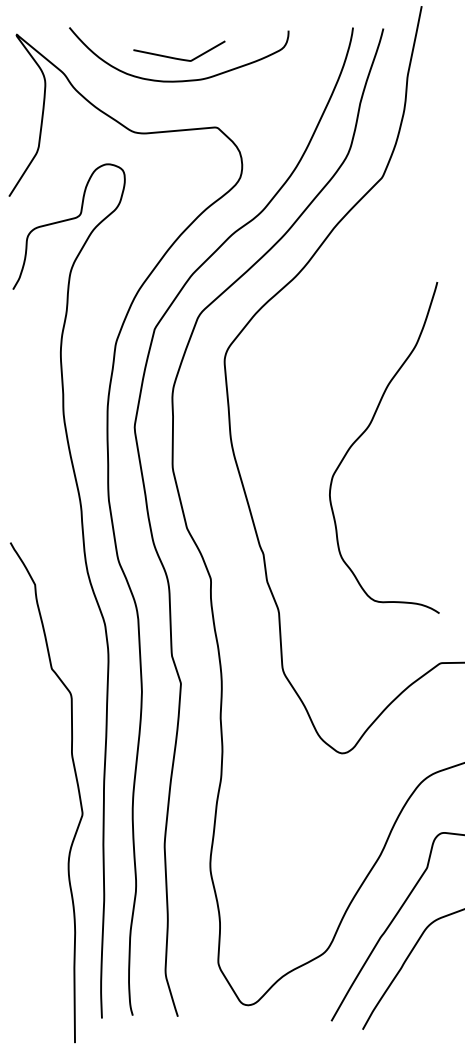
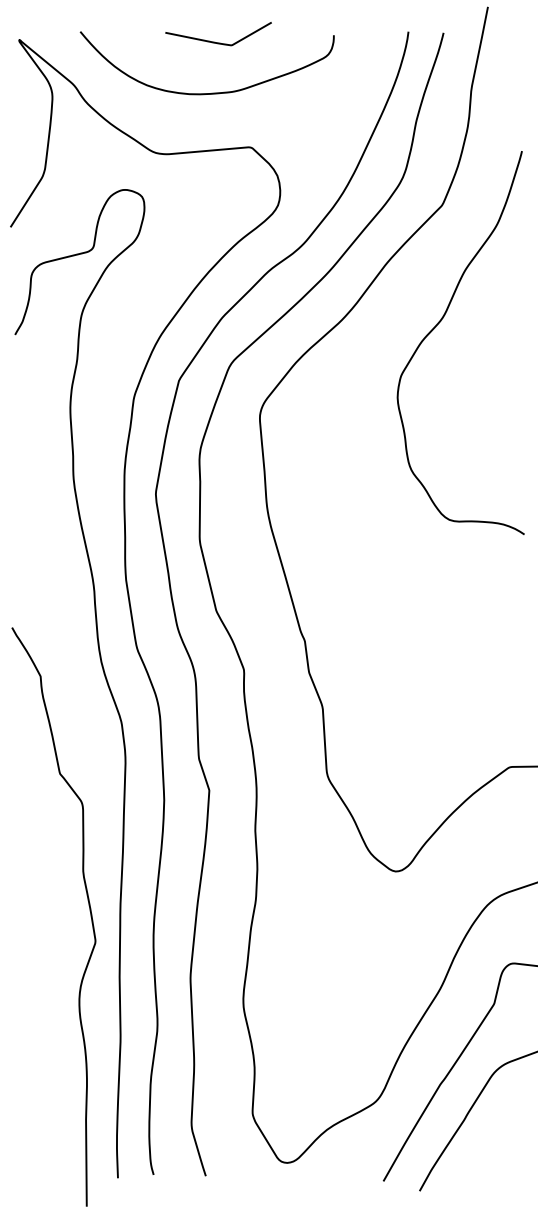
curve: (179, 58) -> (218, 42), moved
curve: (366, 430) -> (440, 322), moved

